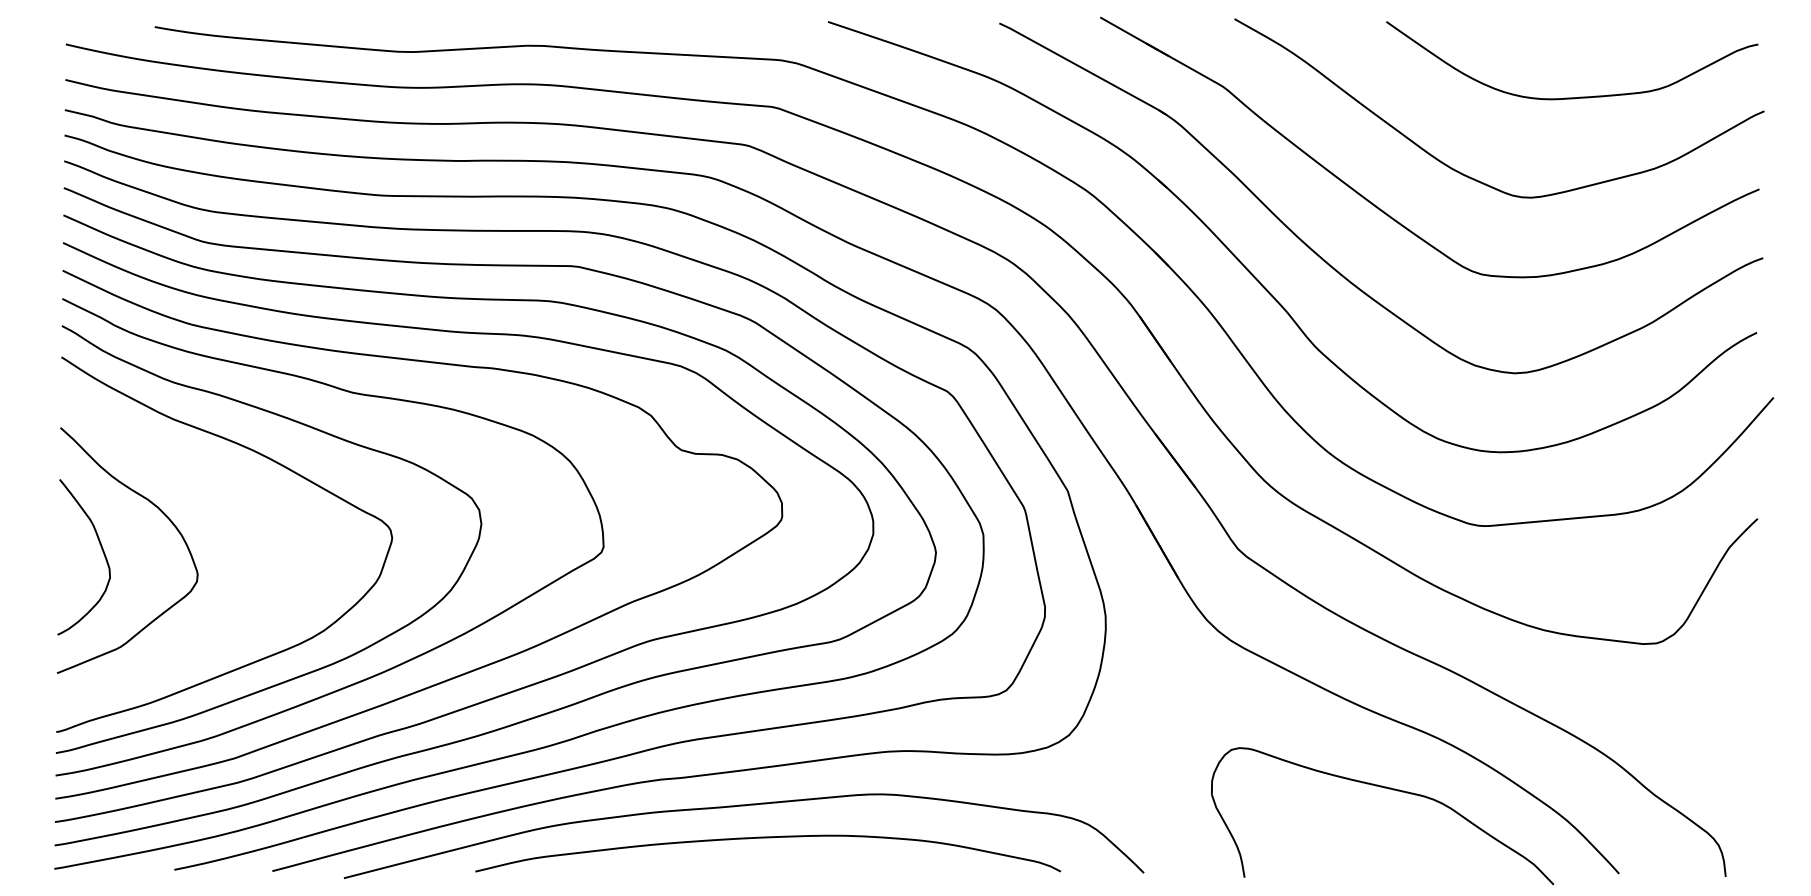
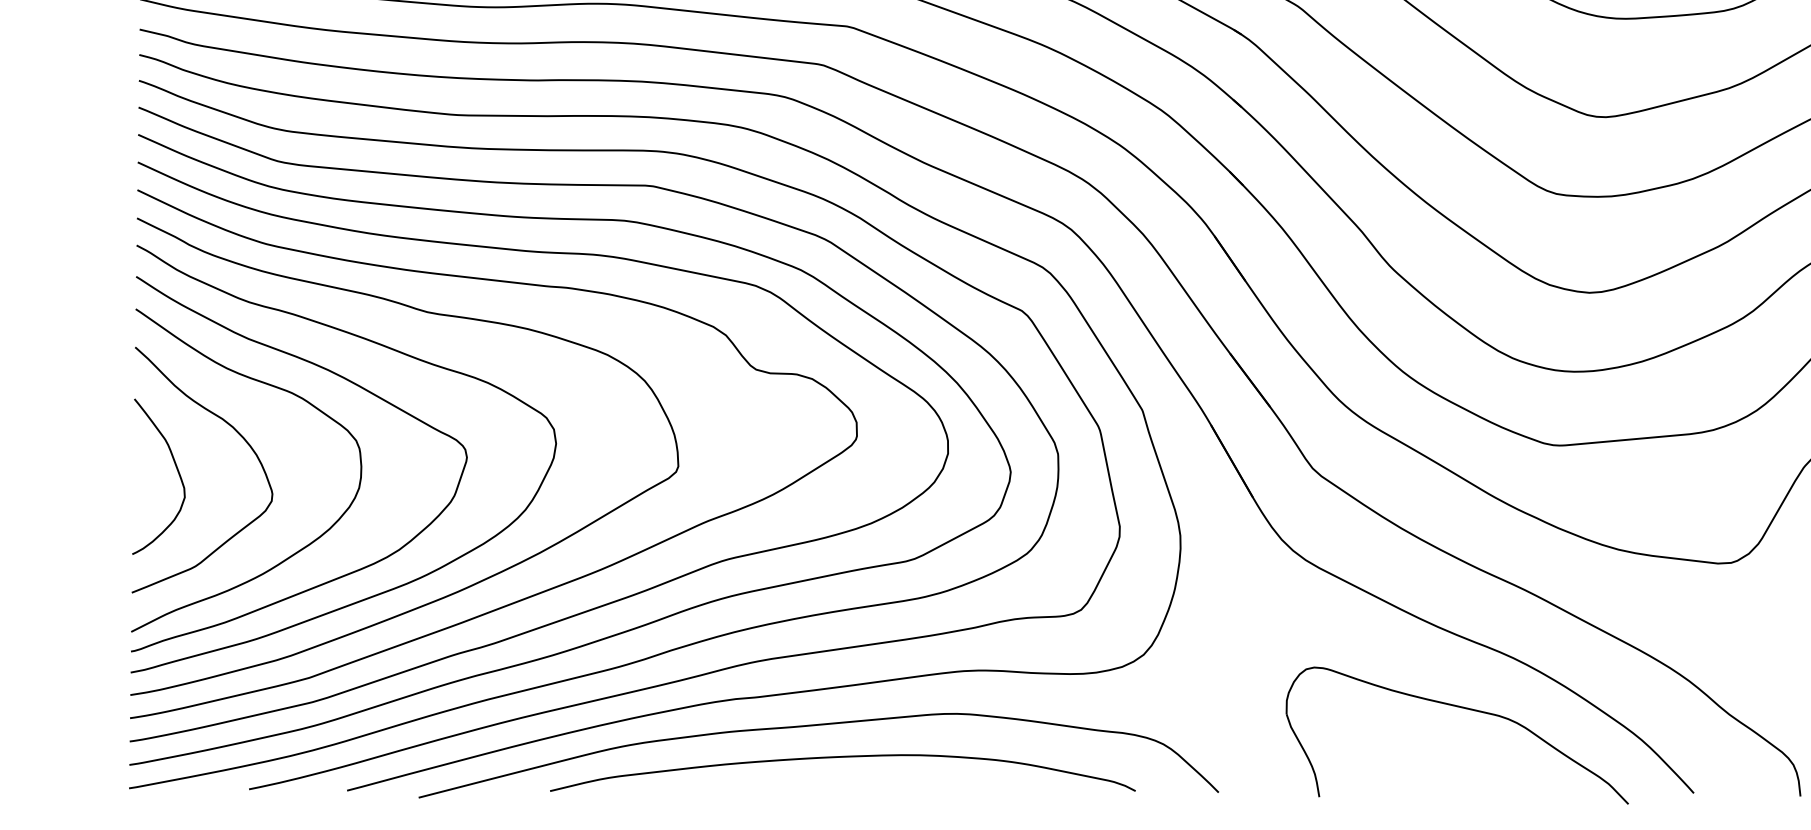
curve: (197, 467) -> (272, 386), added

